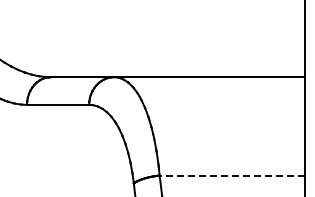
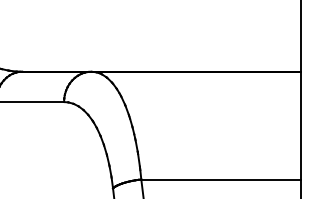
line: (232, 175) -> (221, 179), dashed -> solid

